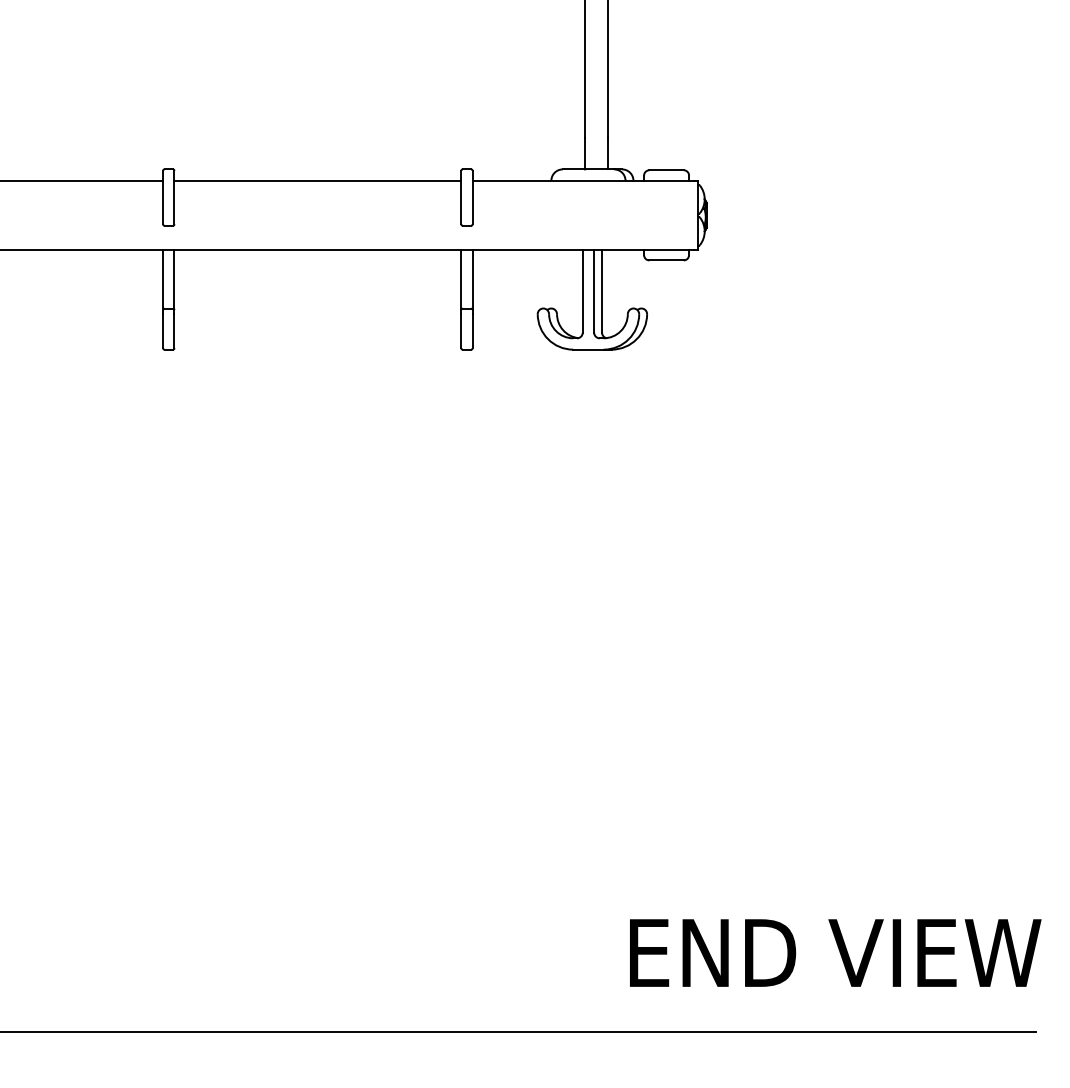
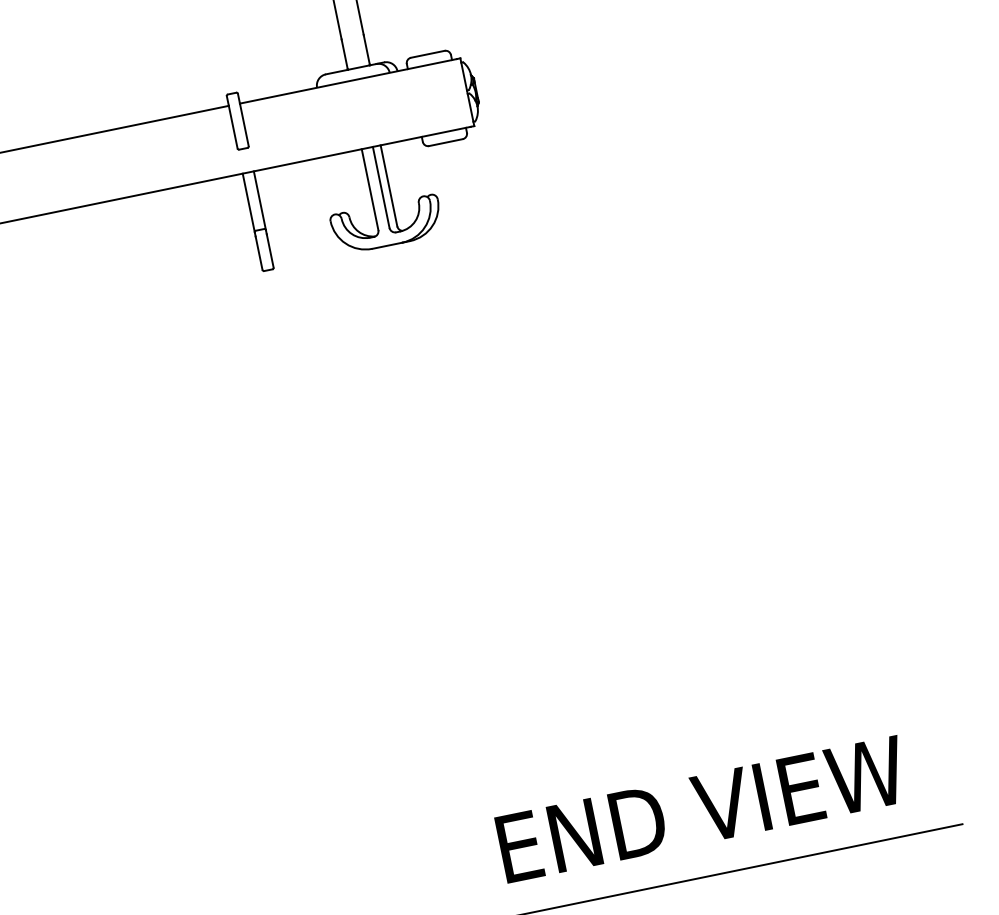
text: (835, 952) -> (702, 808), moved

